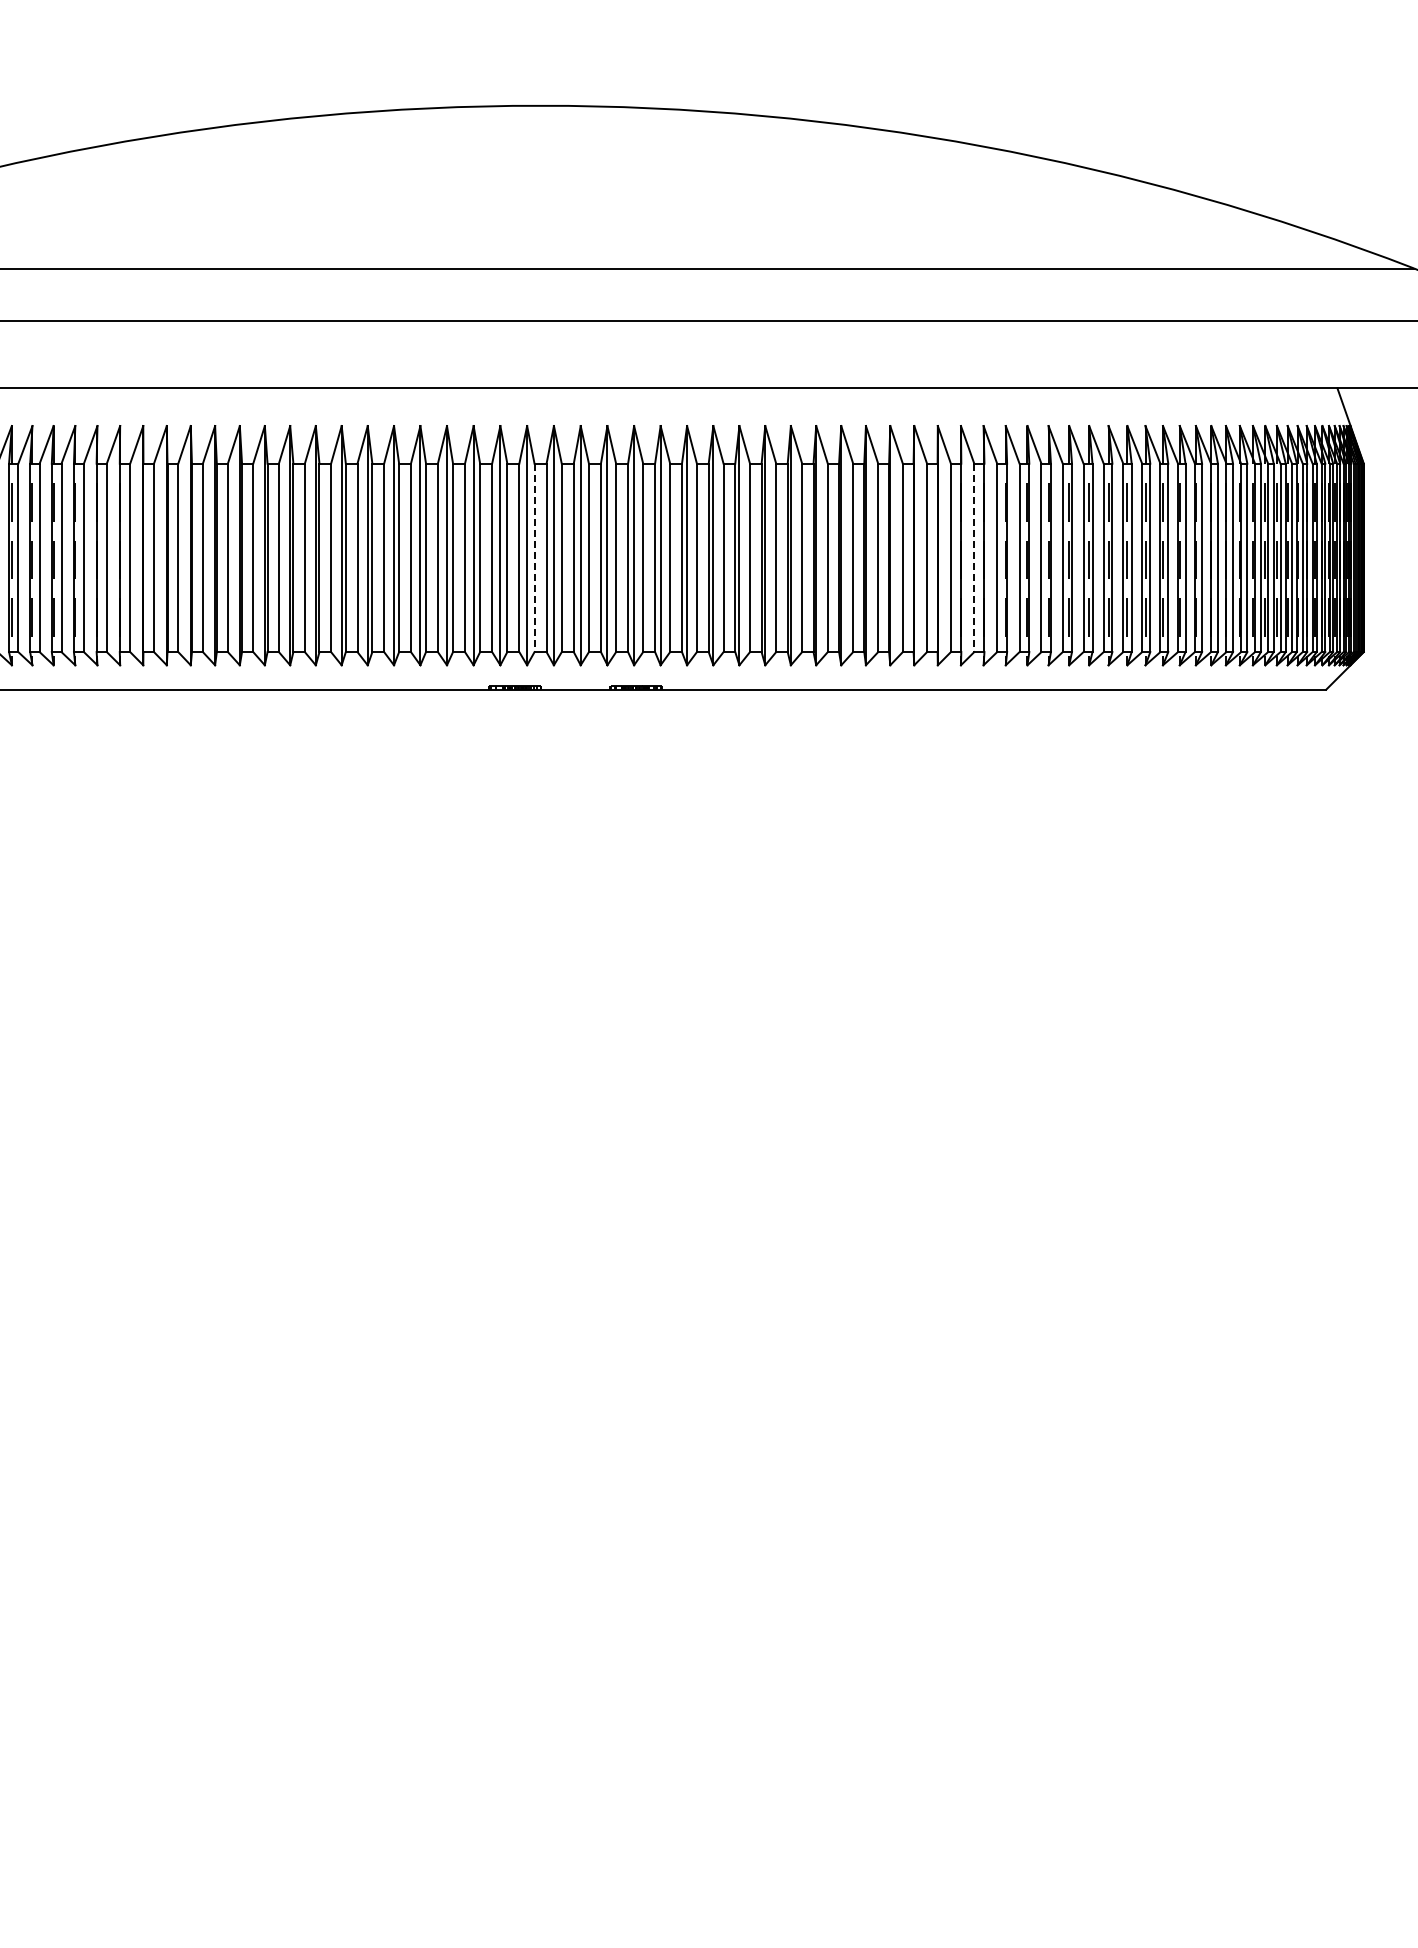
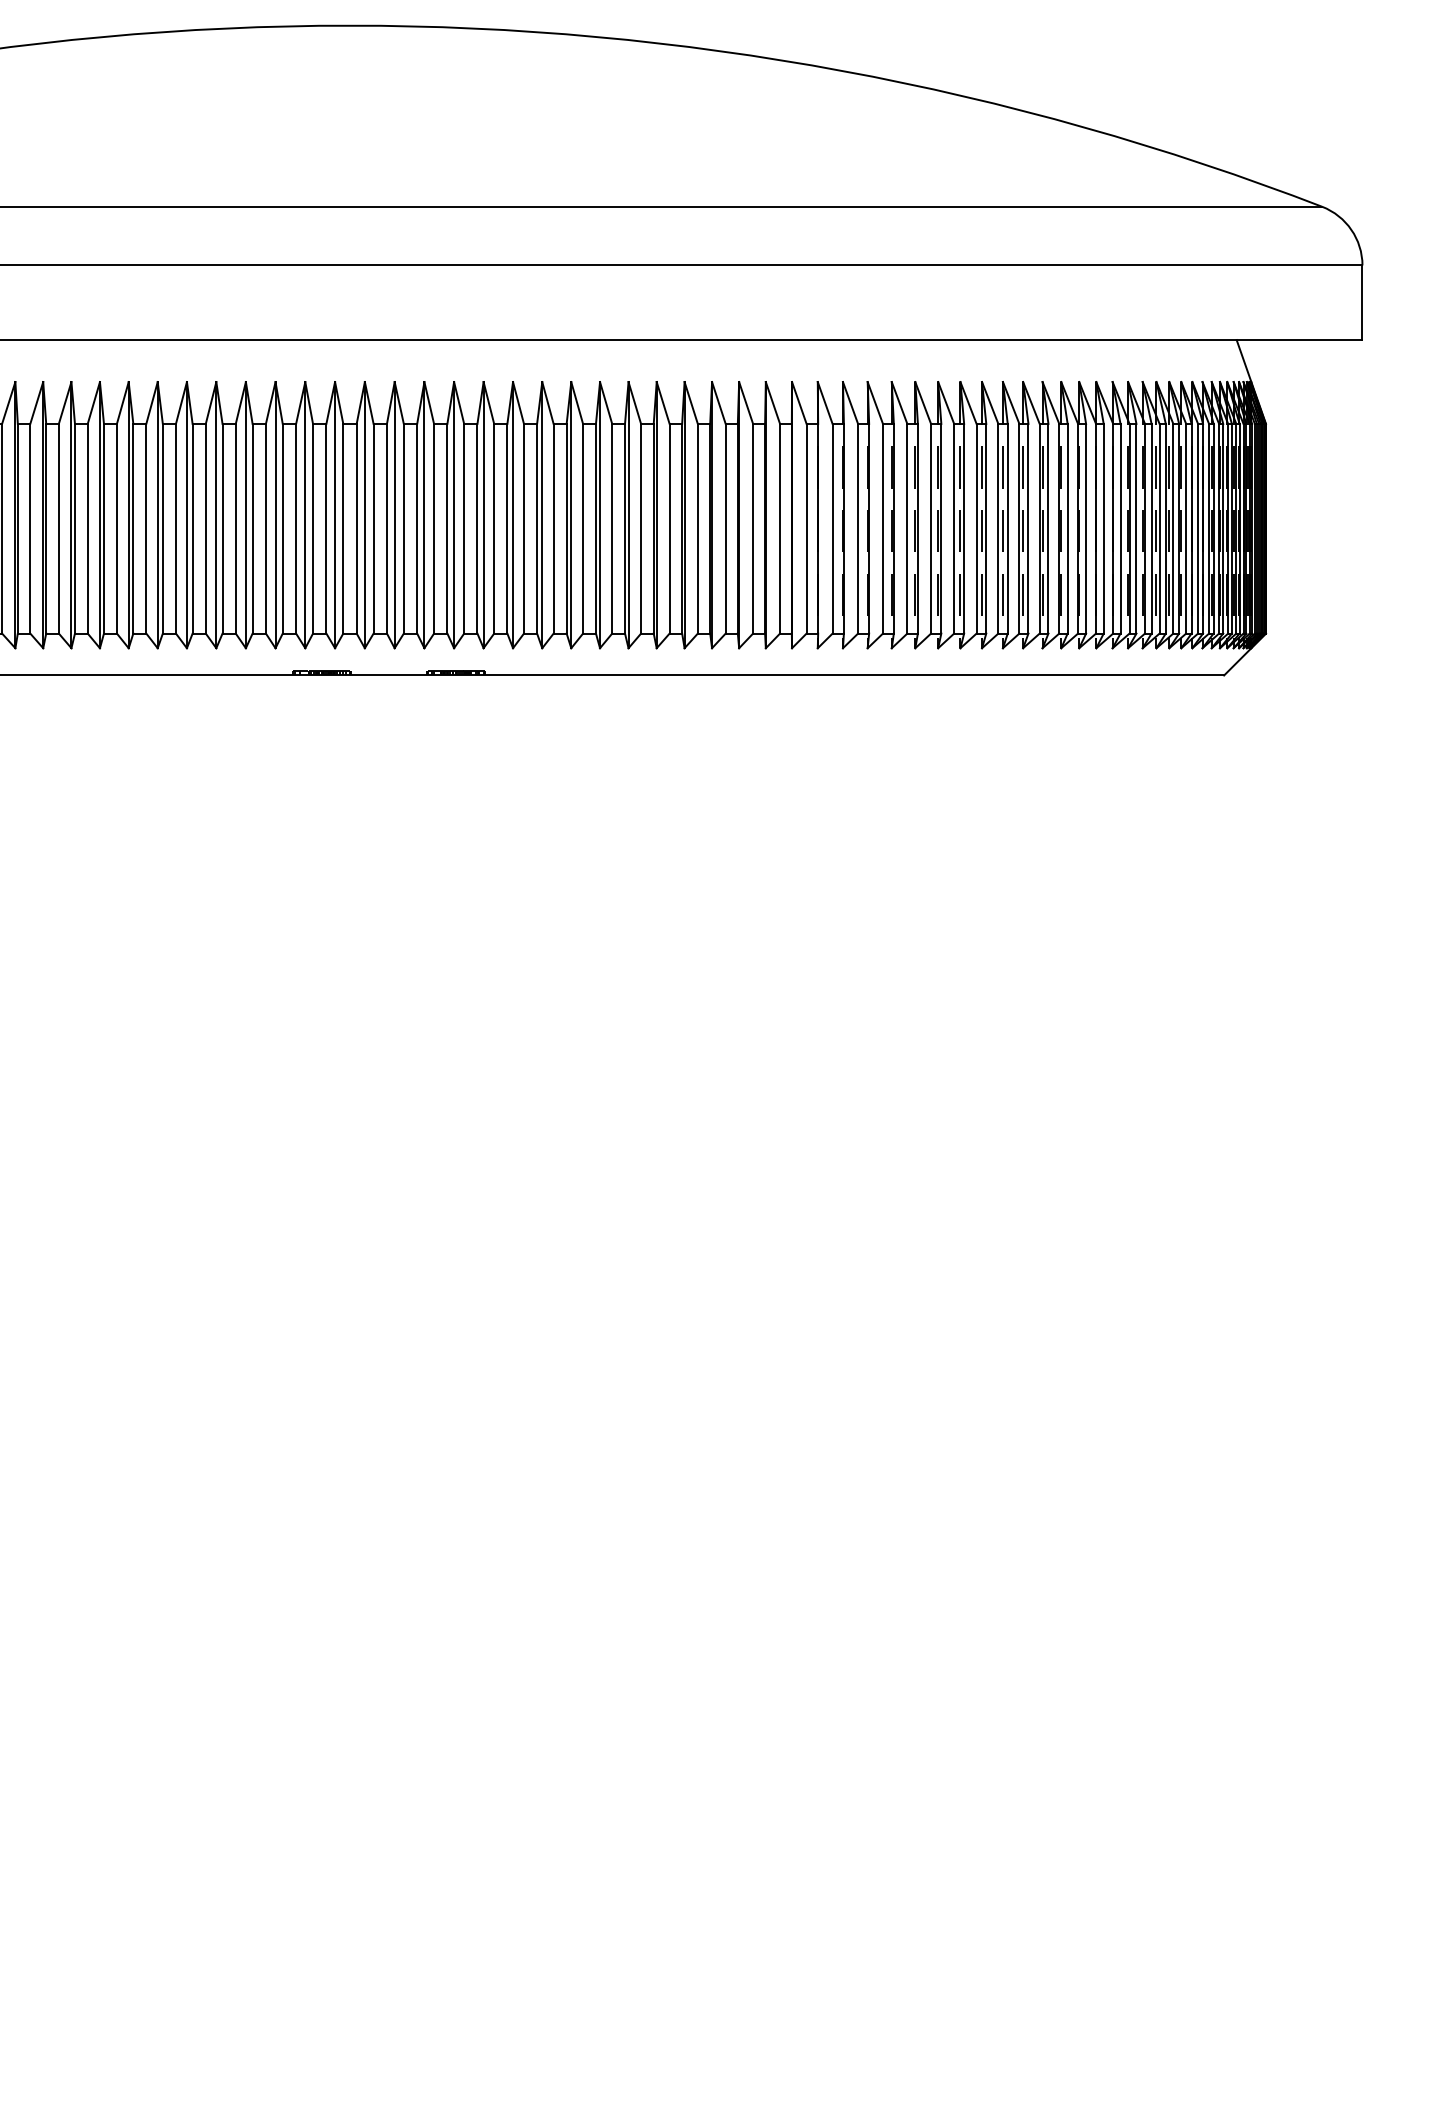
line: (534, 558) -> (343, 529), dashed -> solid
line: (974, 558) -> (832, 529), dashed -> solid

